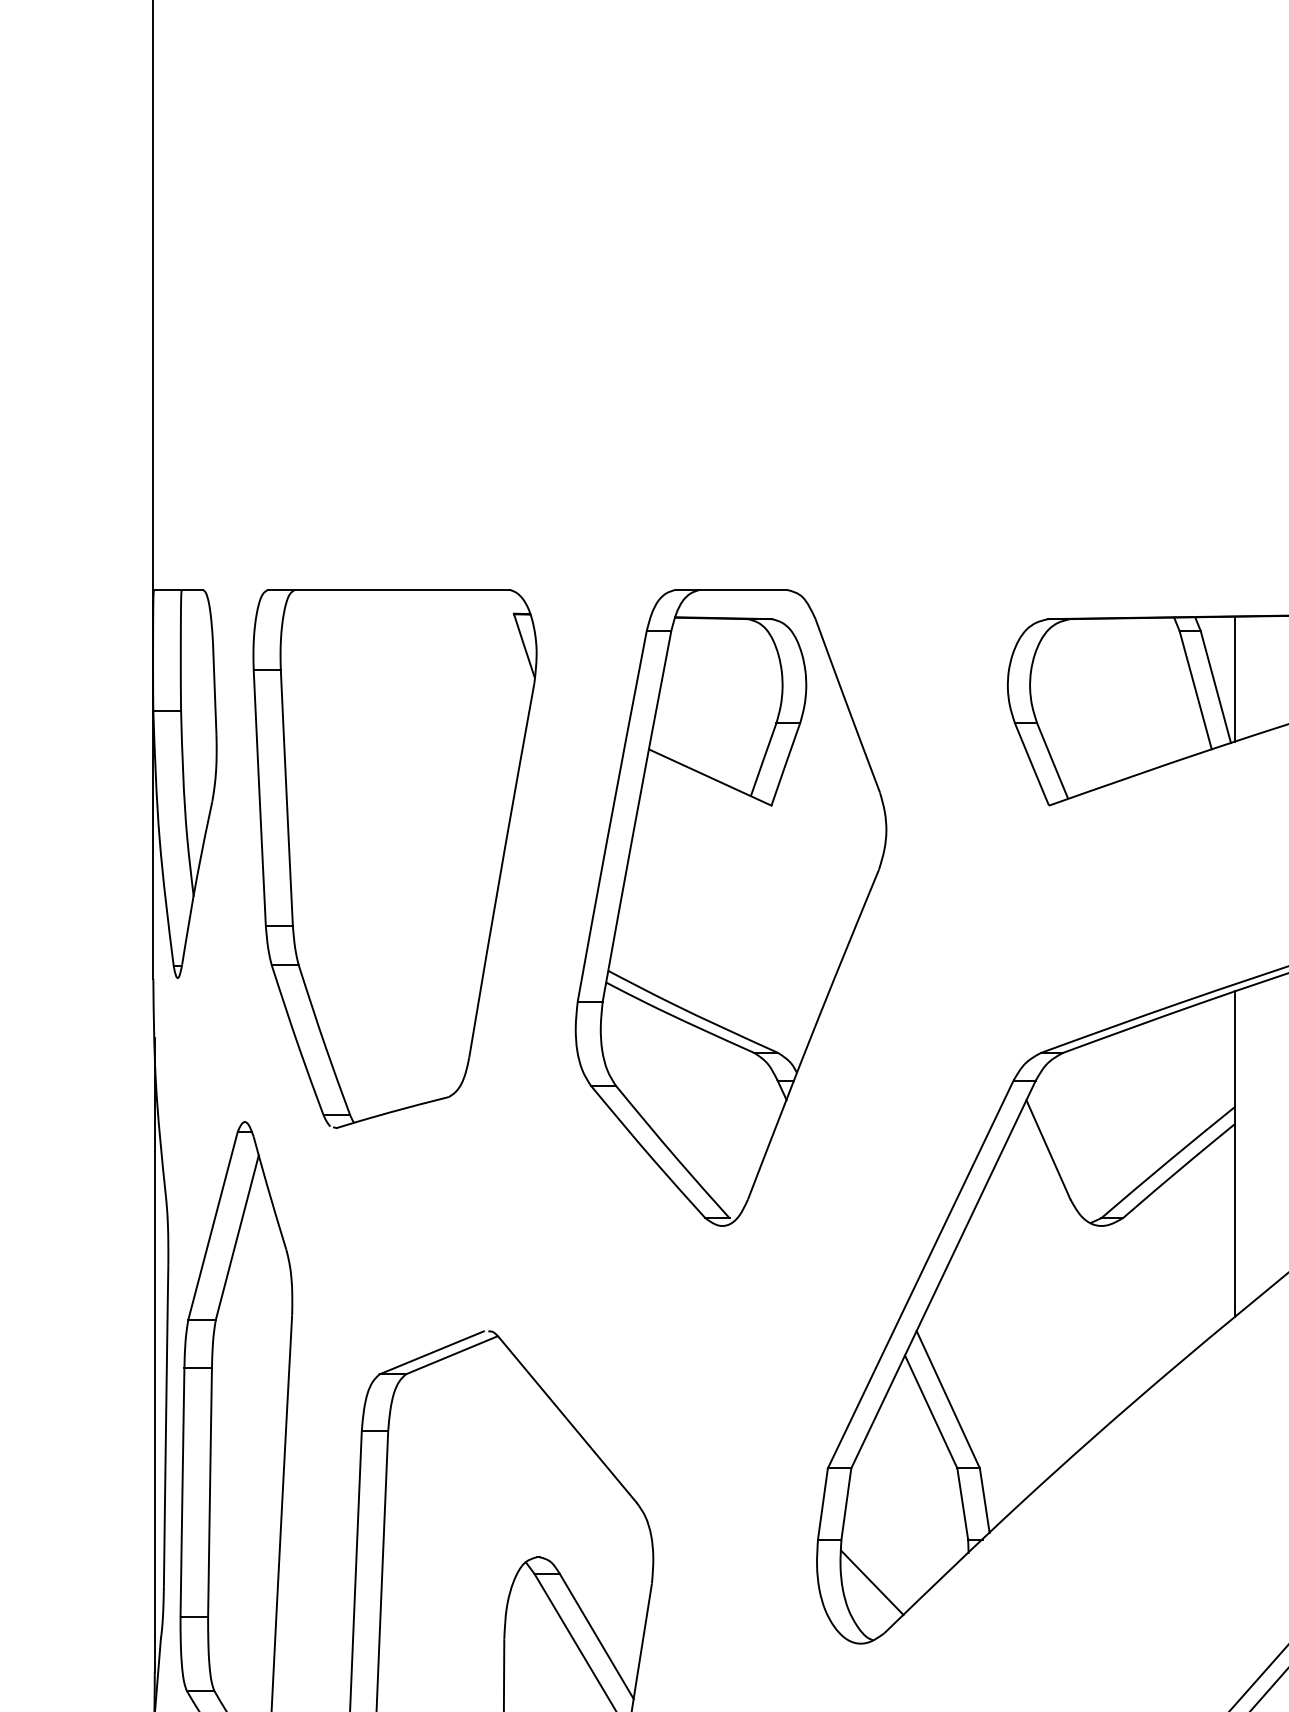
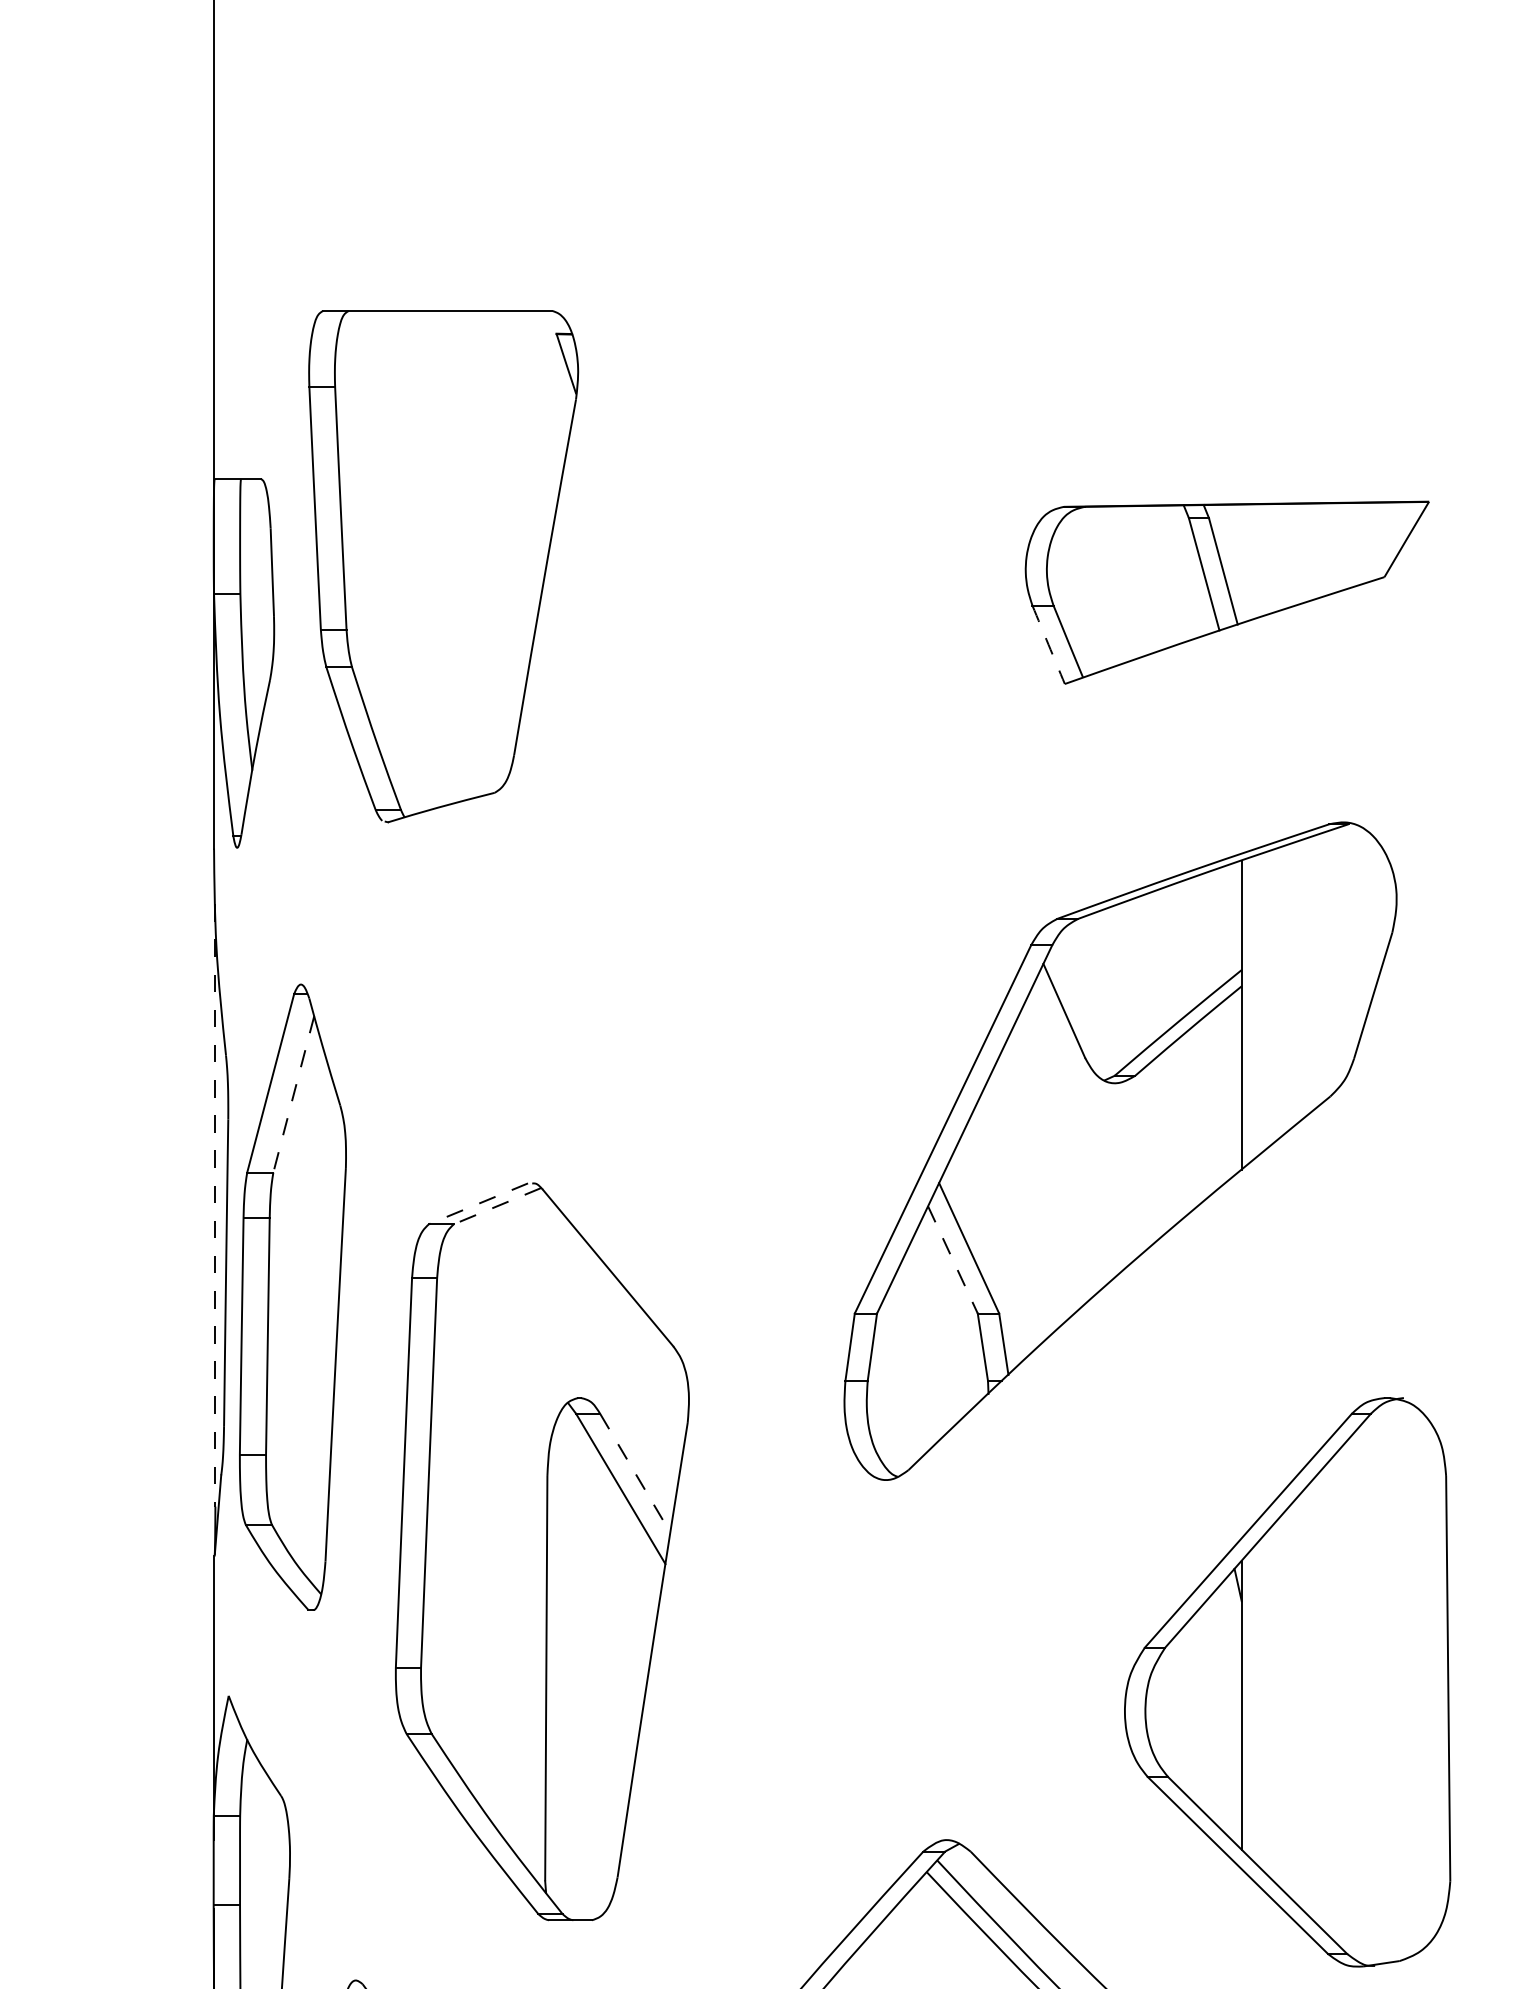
line: (1234, 678) -> (1241, 563), removed
arc: (1031, 764) -> (1048, 644), solid -> dashed
part: (394, 858) -> (443, 566), moved
part: (730, 908) -> (762, 781), removed
line: (236, 1237) -> (293, 1094), solid -> dashed
line: (431, 1352) -> (478, 1203), solid -> dashed
line: (154, 1354) -> (215, 1205), solid -> dashed
line: (451, 1355) -> (497, 1206), solid -> dashed
line: (931, 1412) -> (953, 1260), solid -> dashed
line: (871, 1582) -> (896, 1421), removed
line: (597, 1636) -> (635, 1473), solid -> dashed

